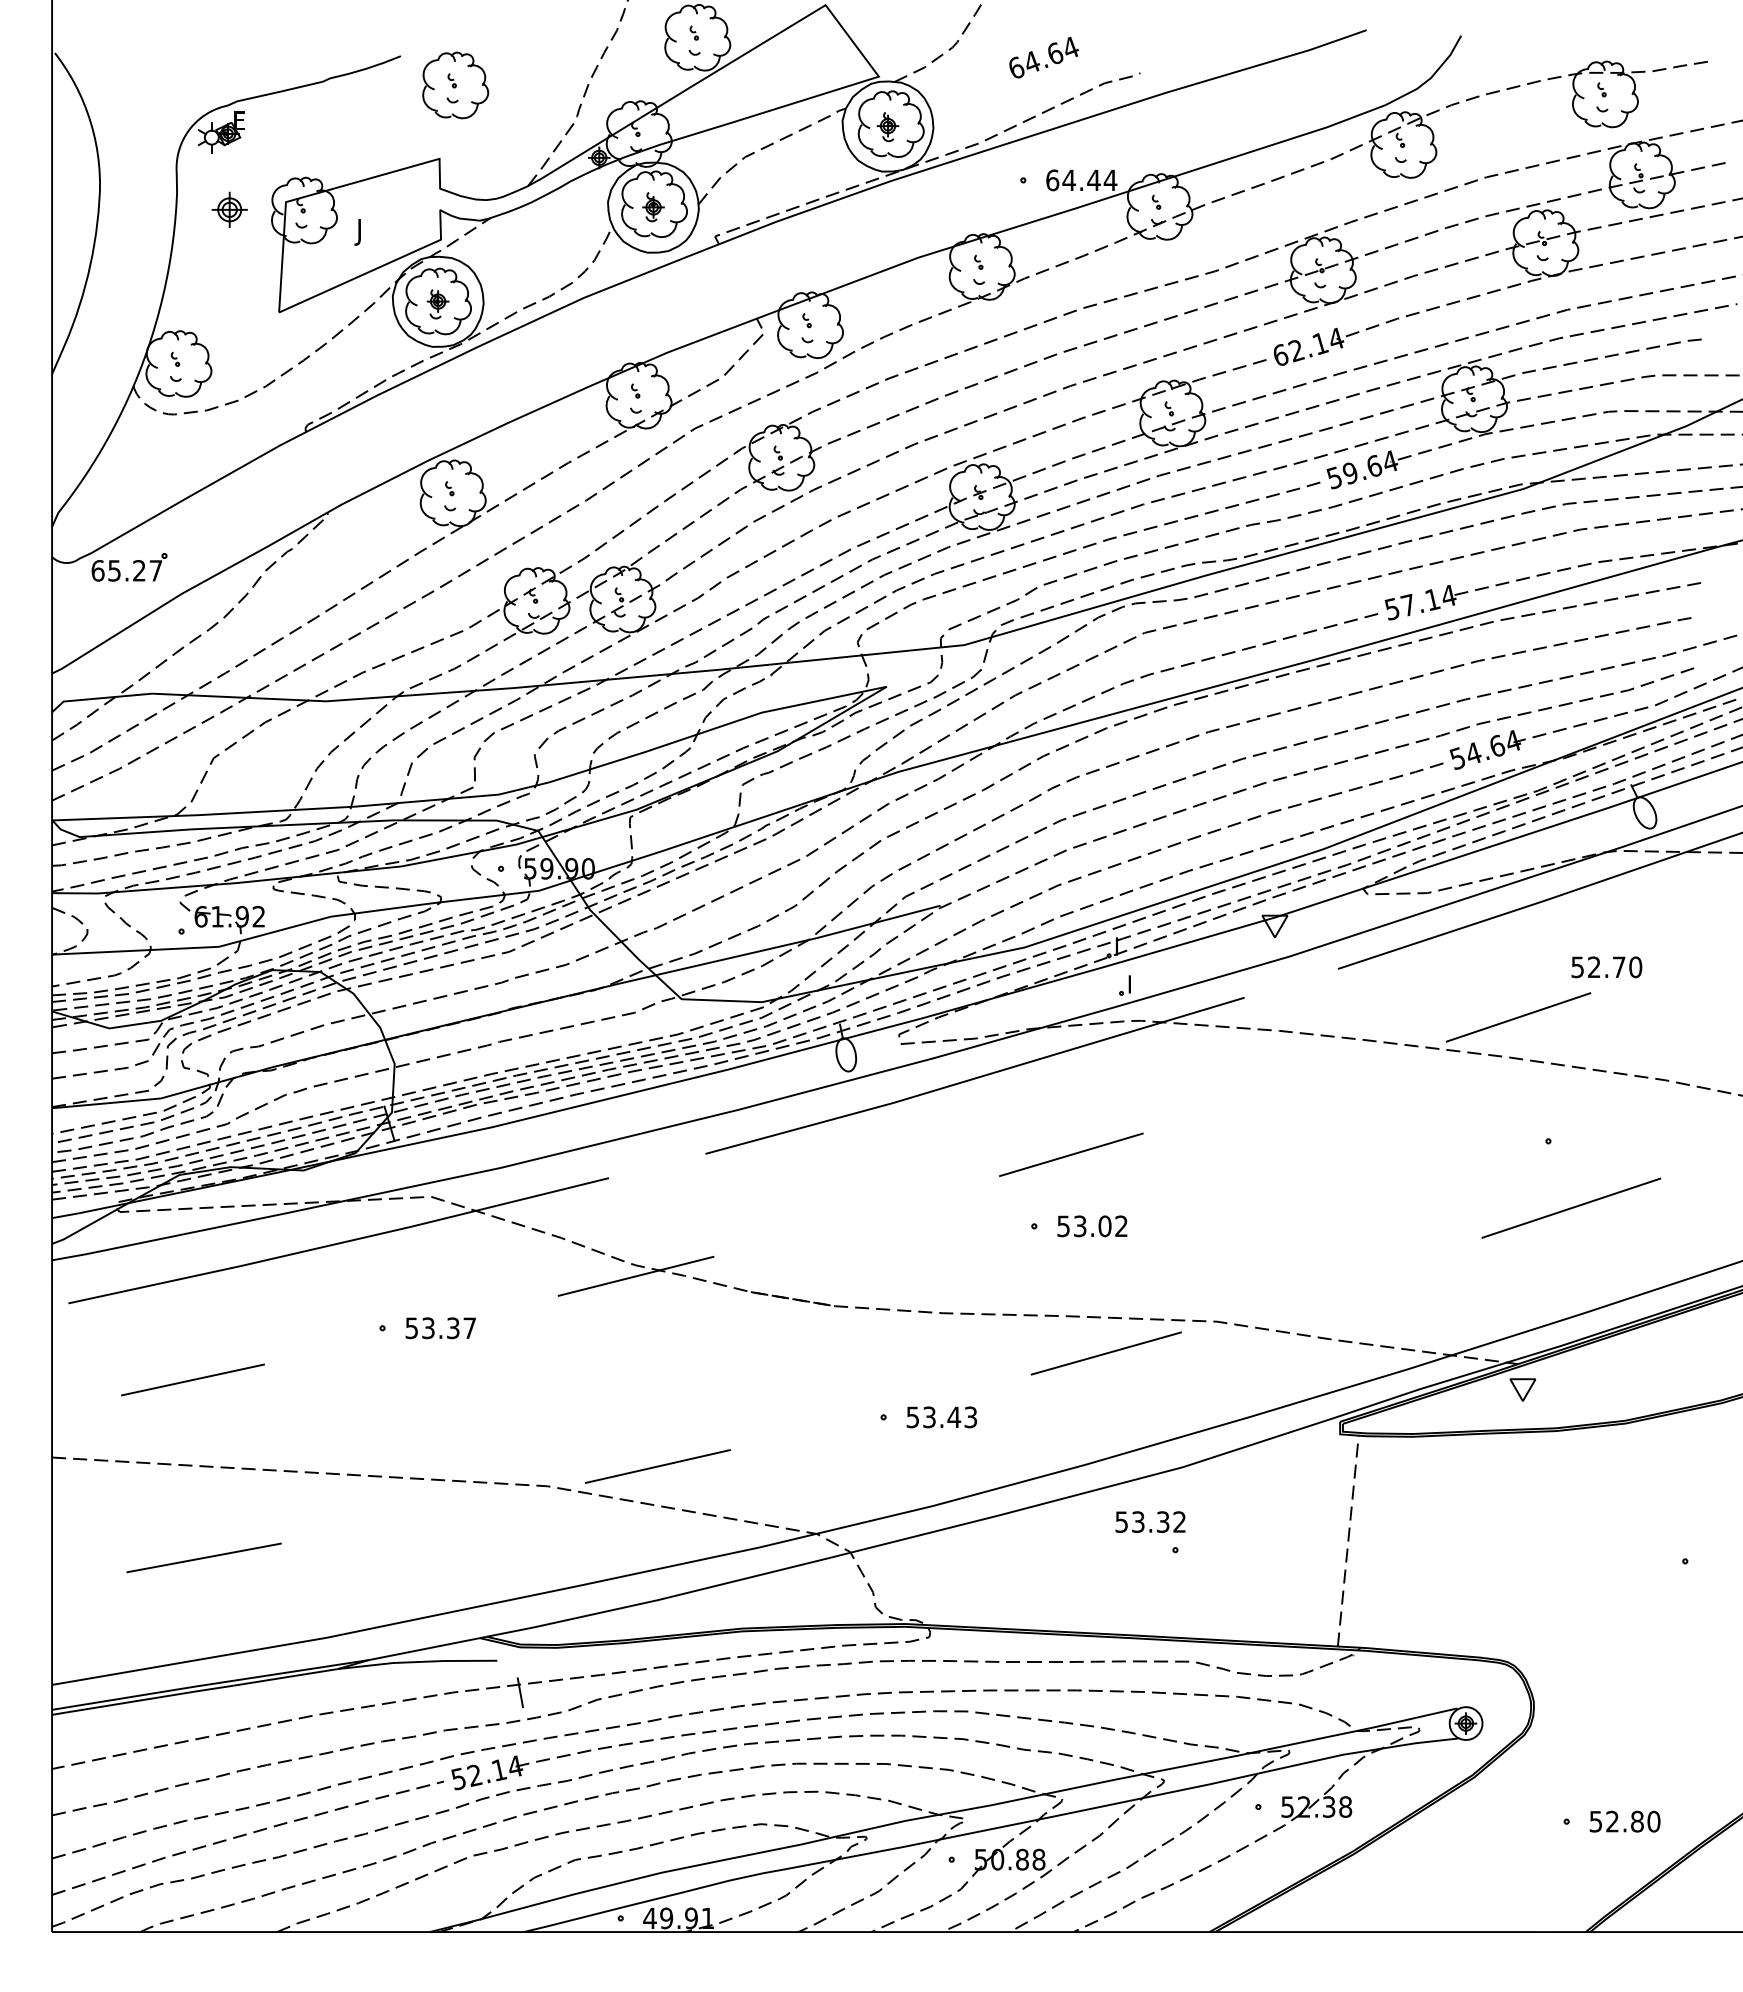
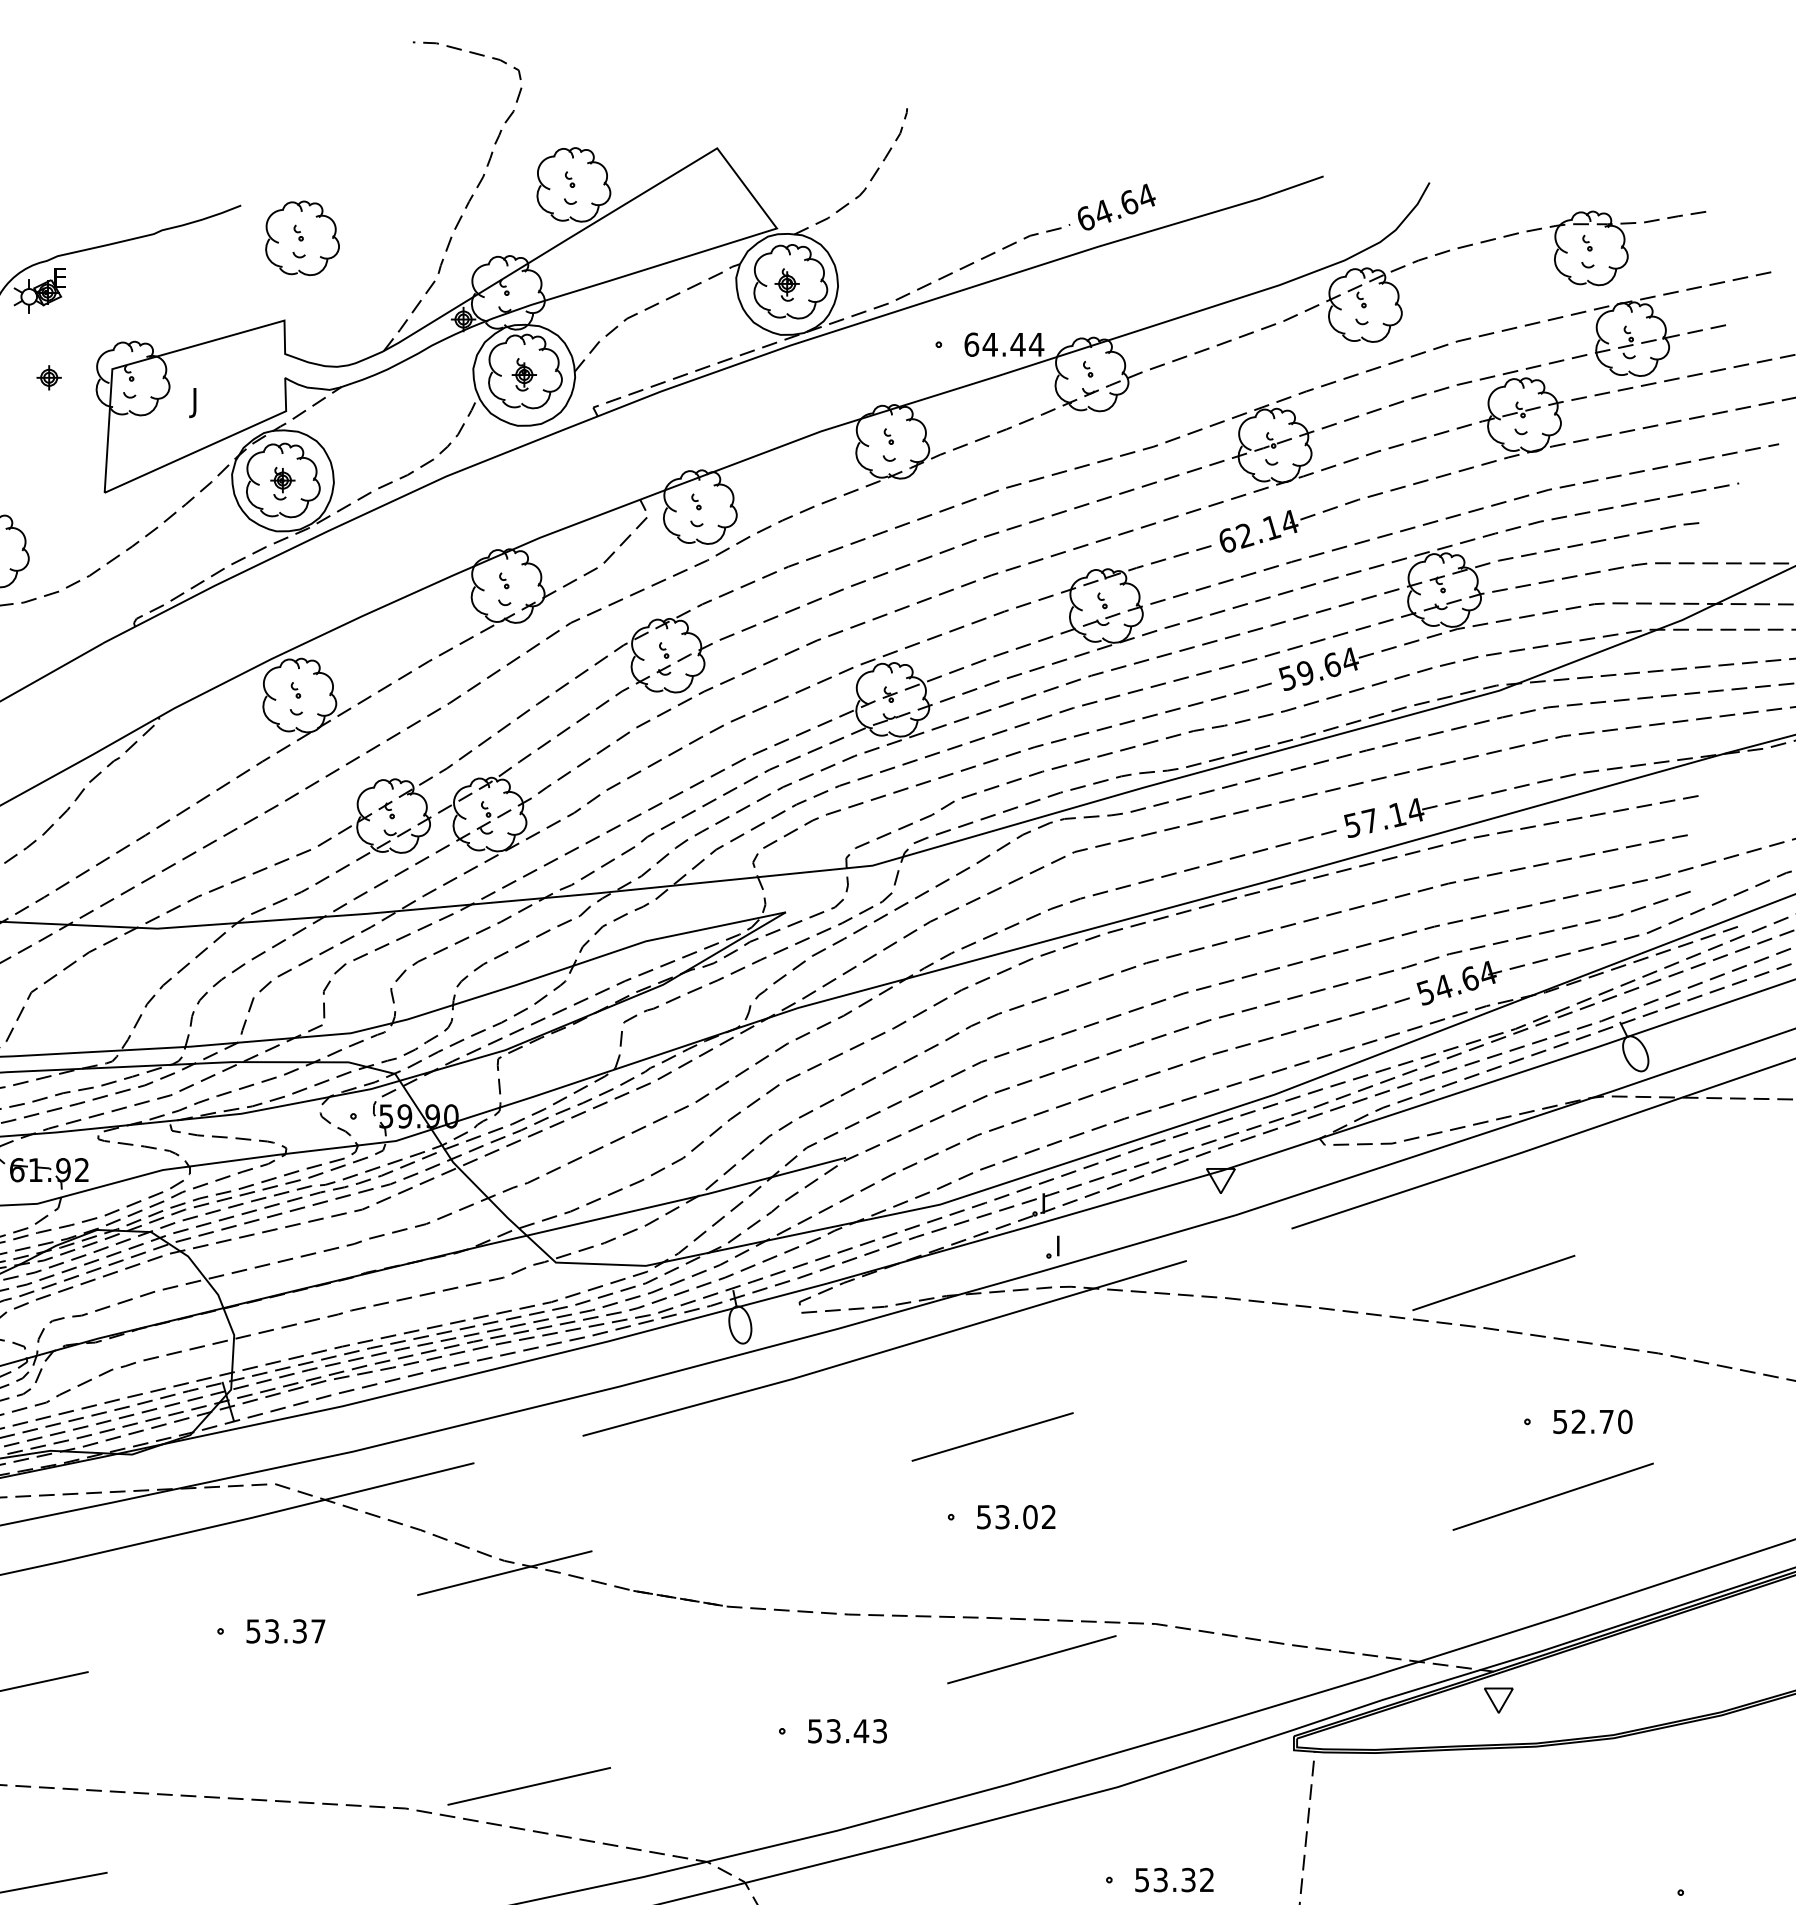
text: (1043, 57) -> (1116, 207), moved
part: (229, 209) -> (49, 377), size x0.62
text: (1606, 967) -> (1592, 1422), moved
text: (1150, 1521) -> (1174, 1879), moved

